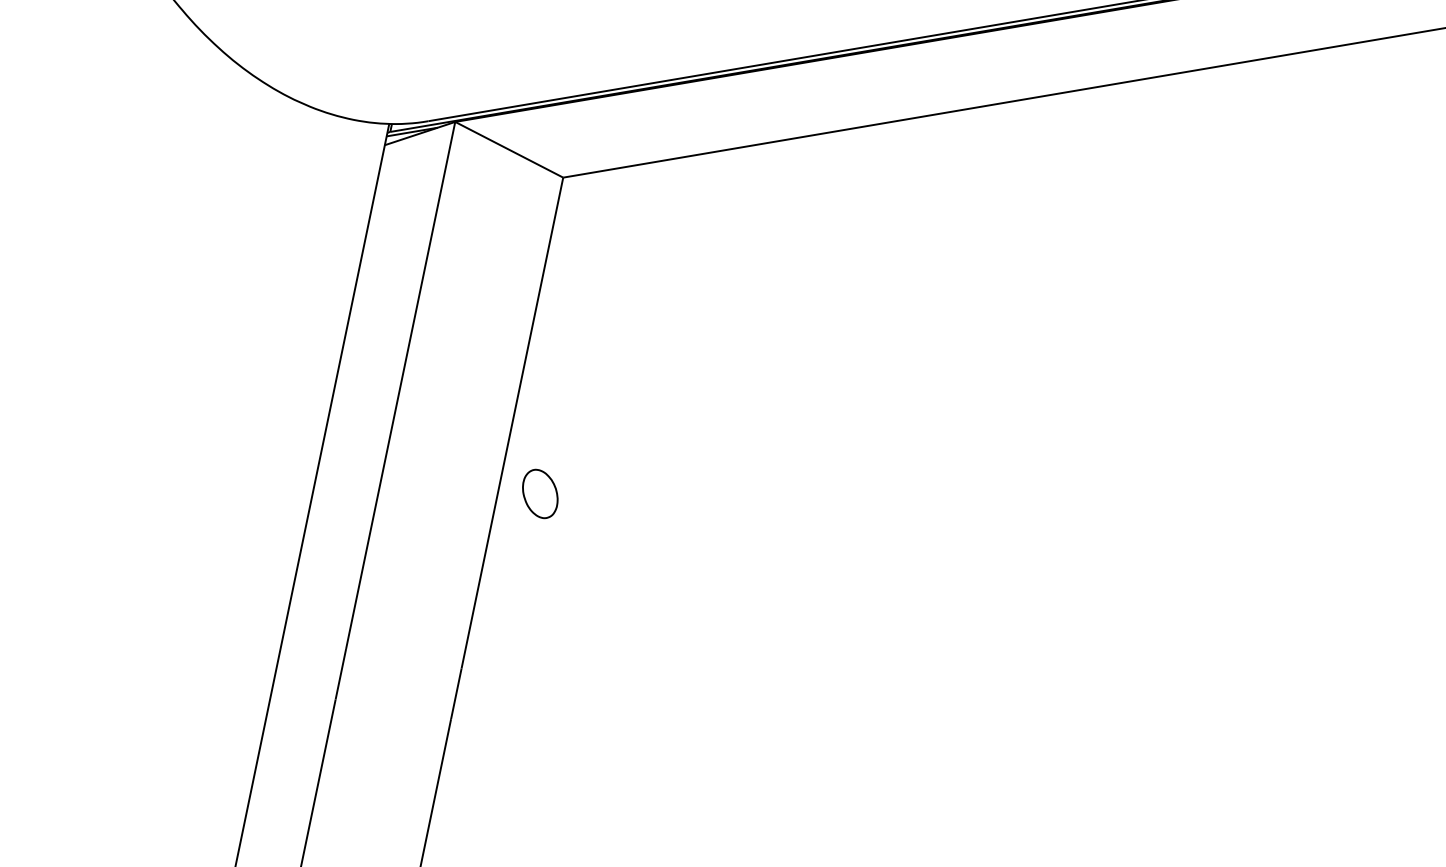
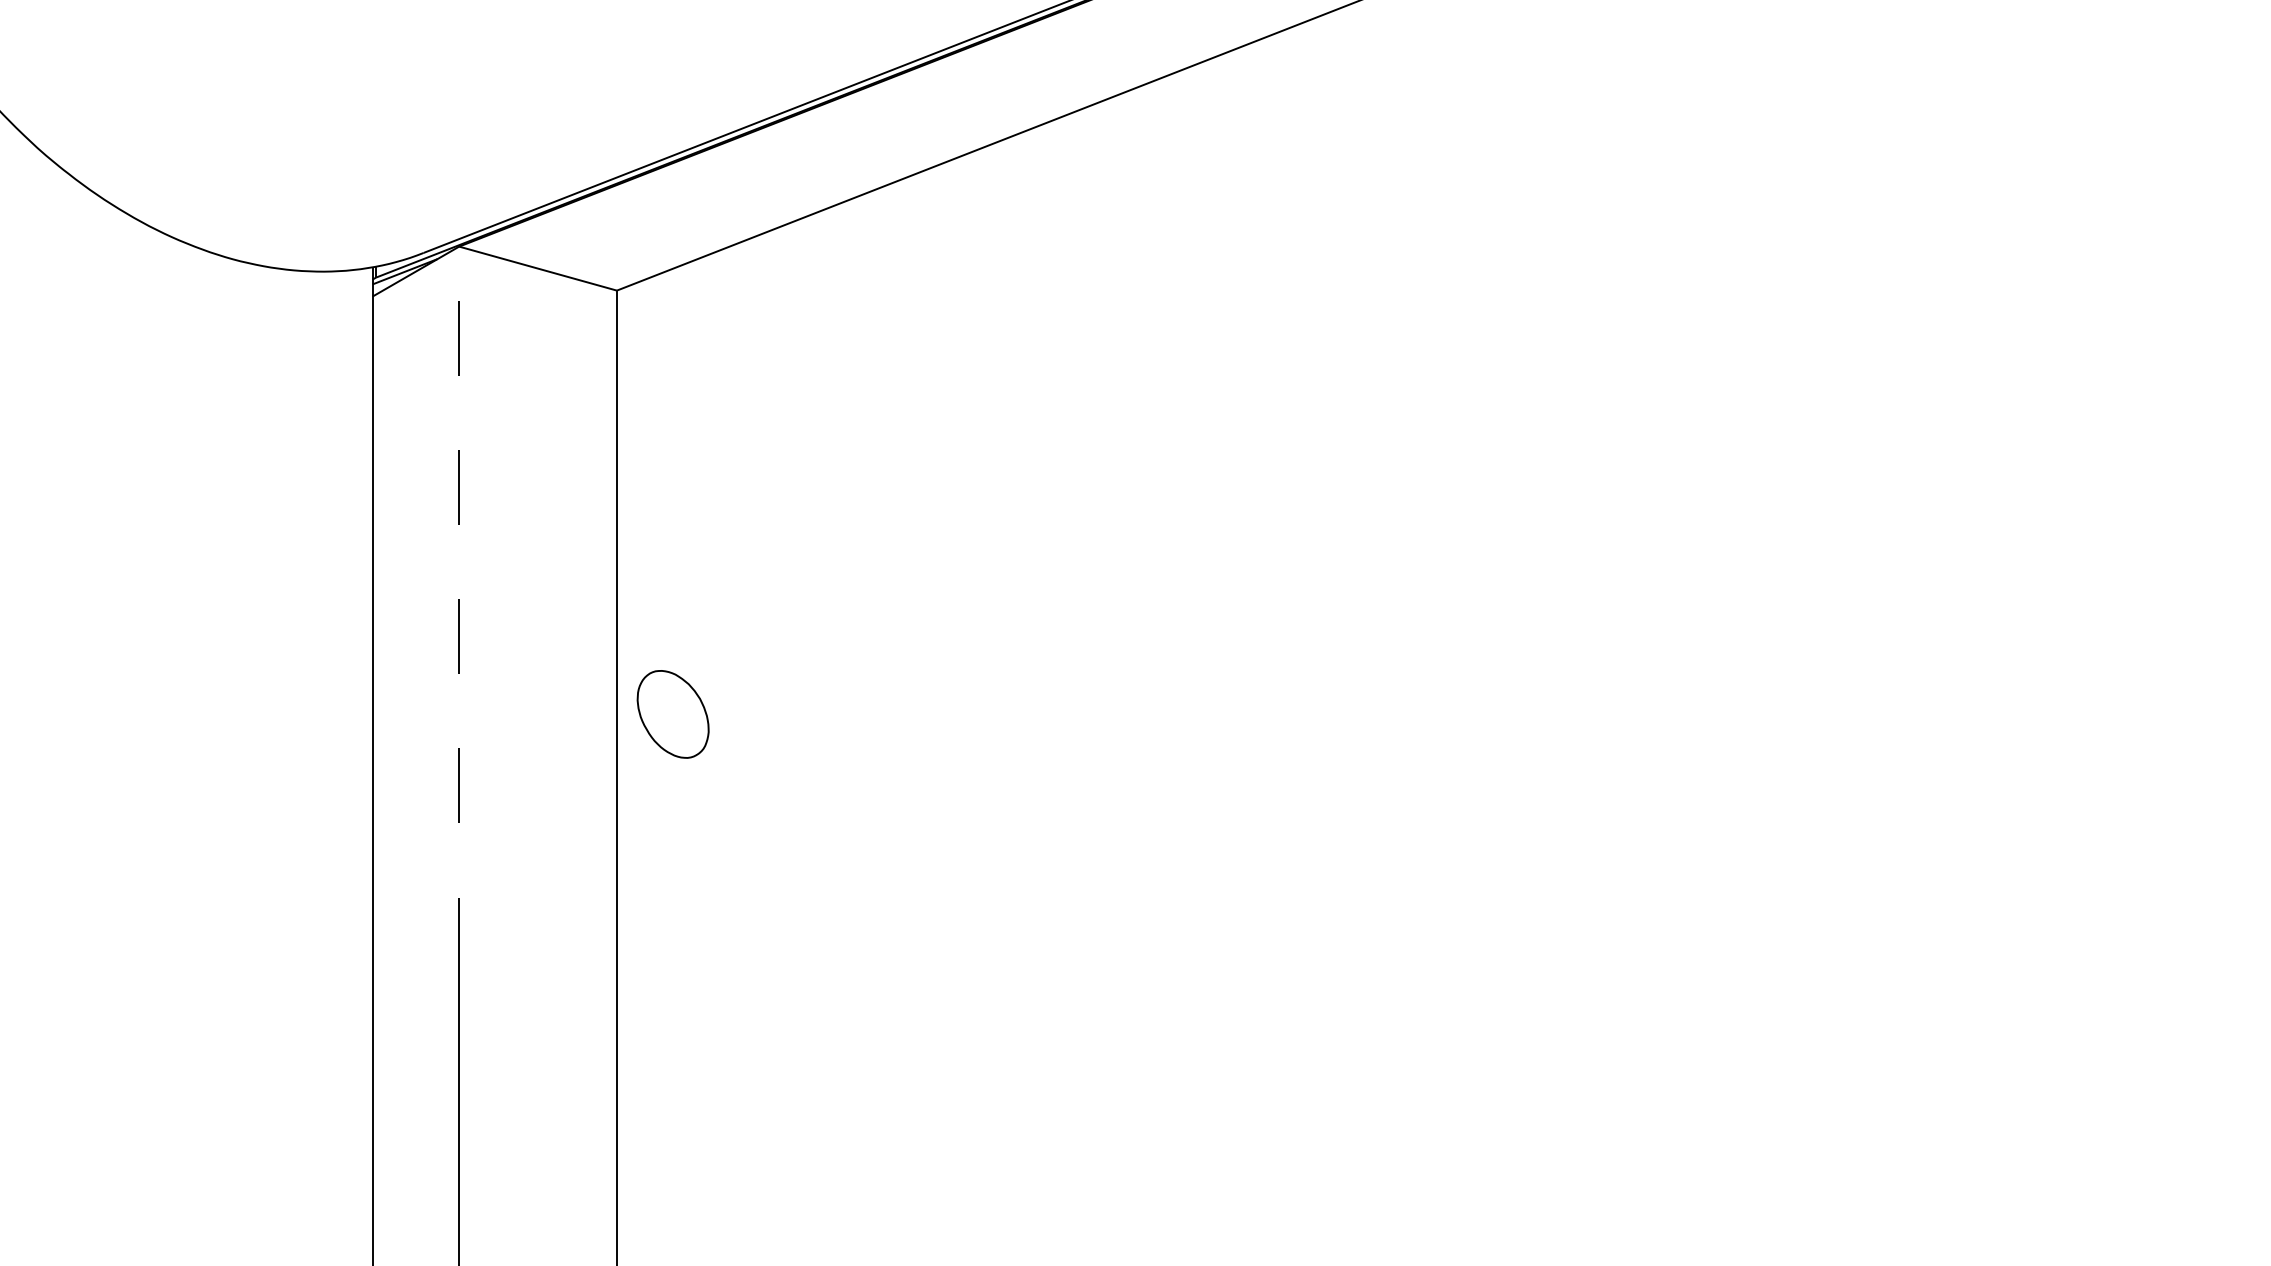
line: (400, 385) -> (459, 609), solid -> dashed
part: (539, 493) -> (672, 714), size x1.4

